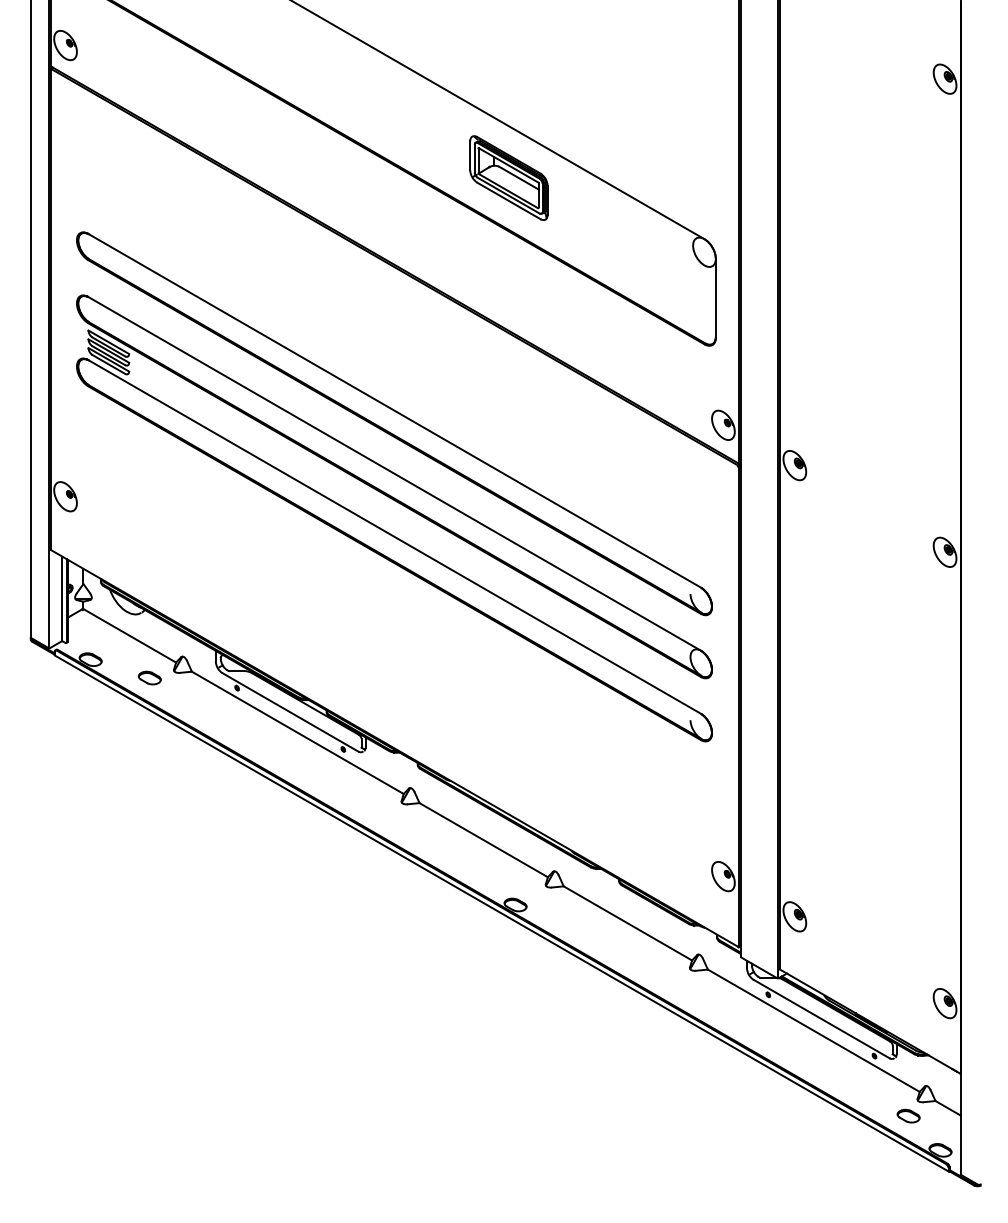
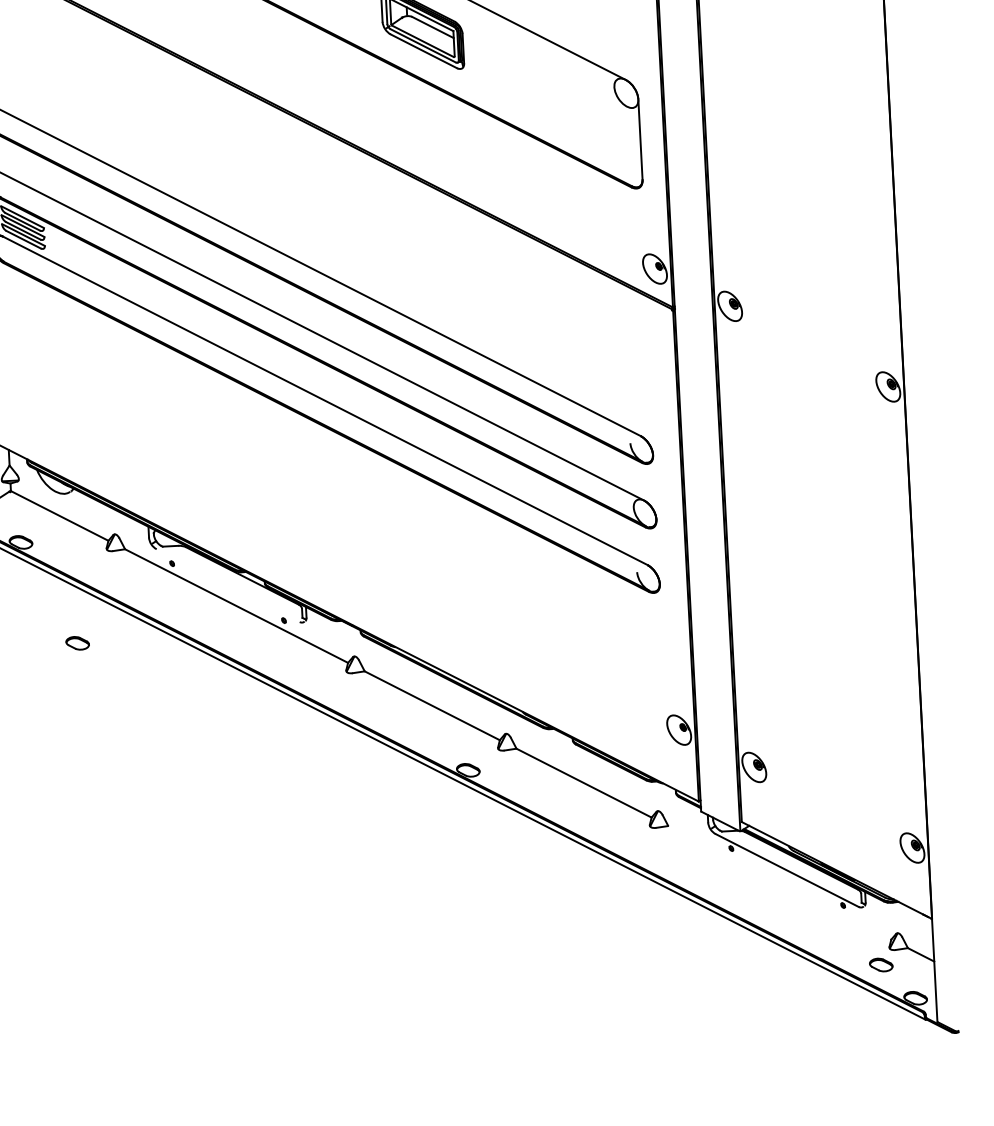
part: (149, 677) -> (77, 642), moved
line: (290, 712) -> (228, 585), removed
line: (813, 1030) -> (779, 882), removed

